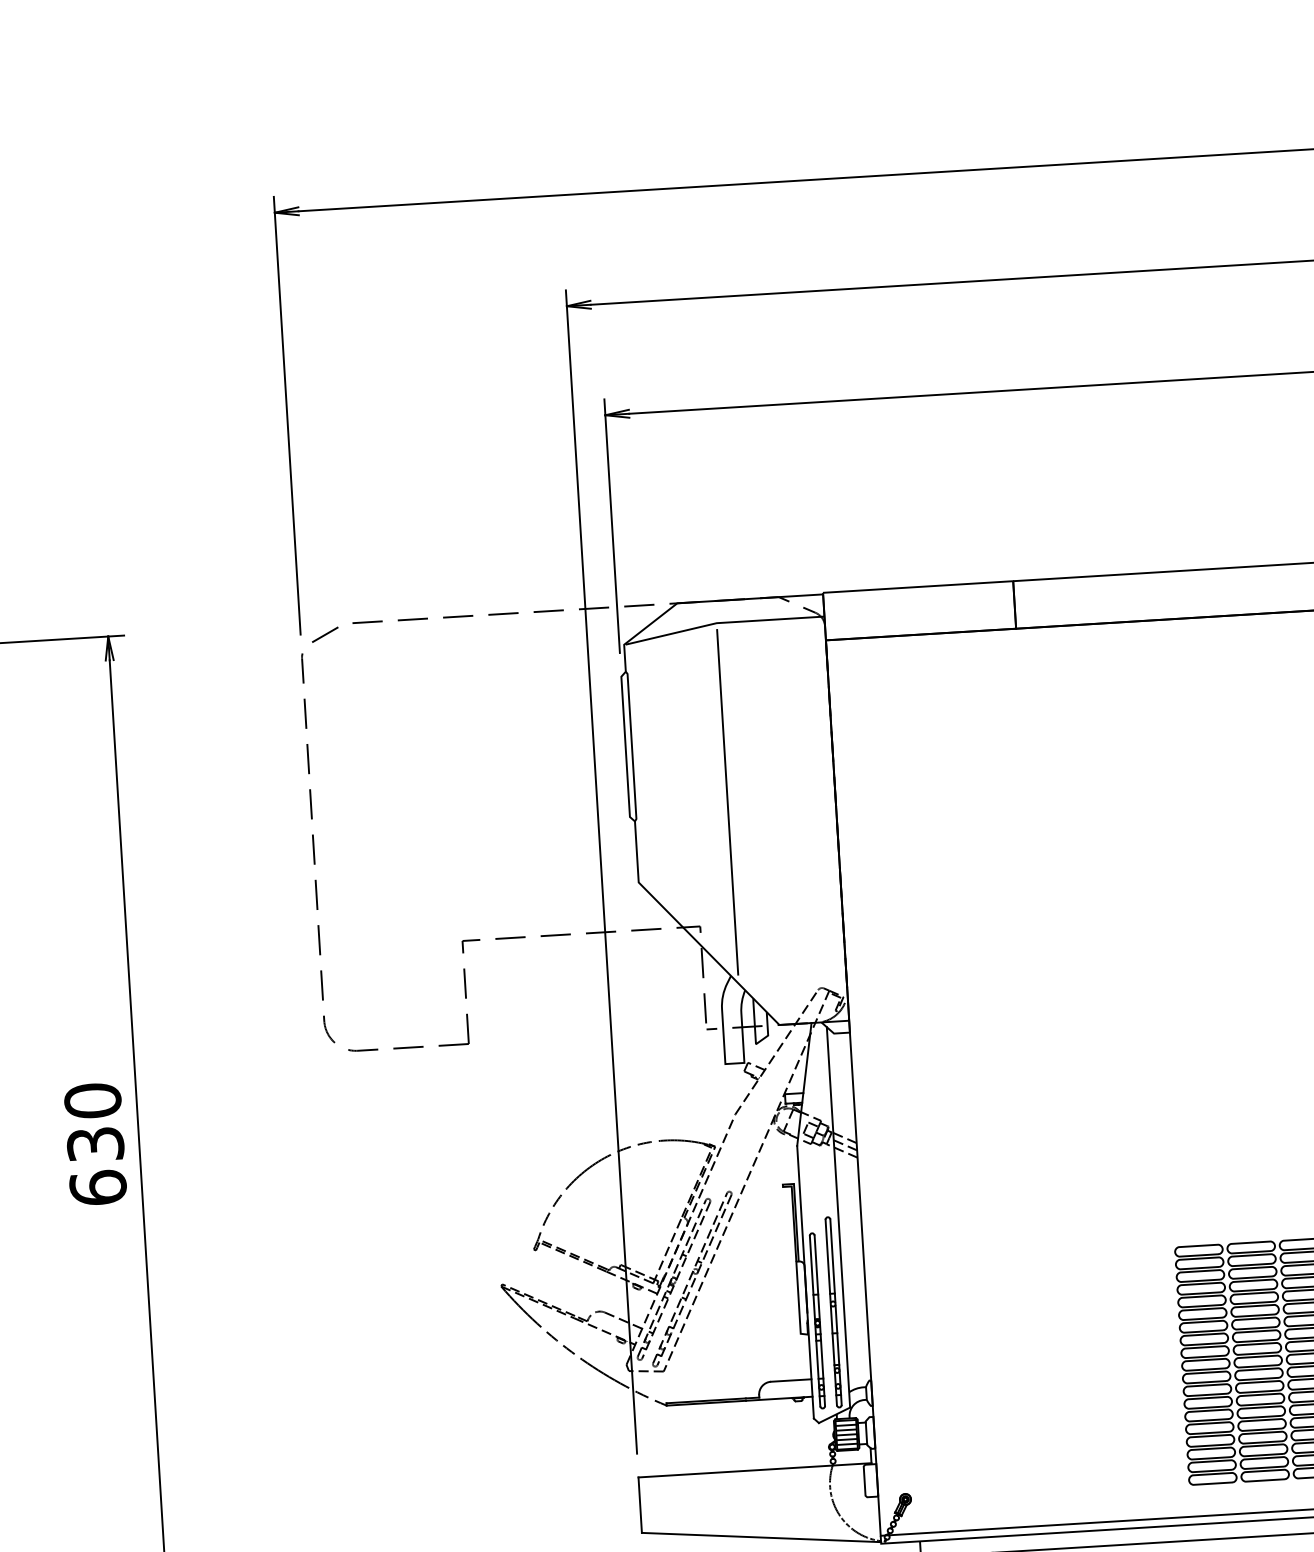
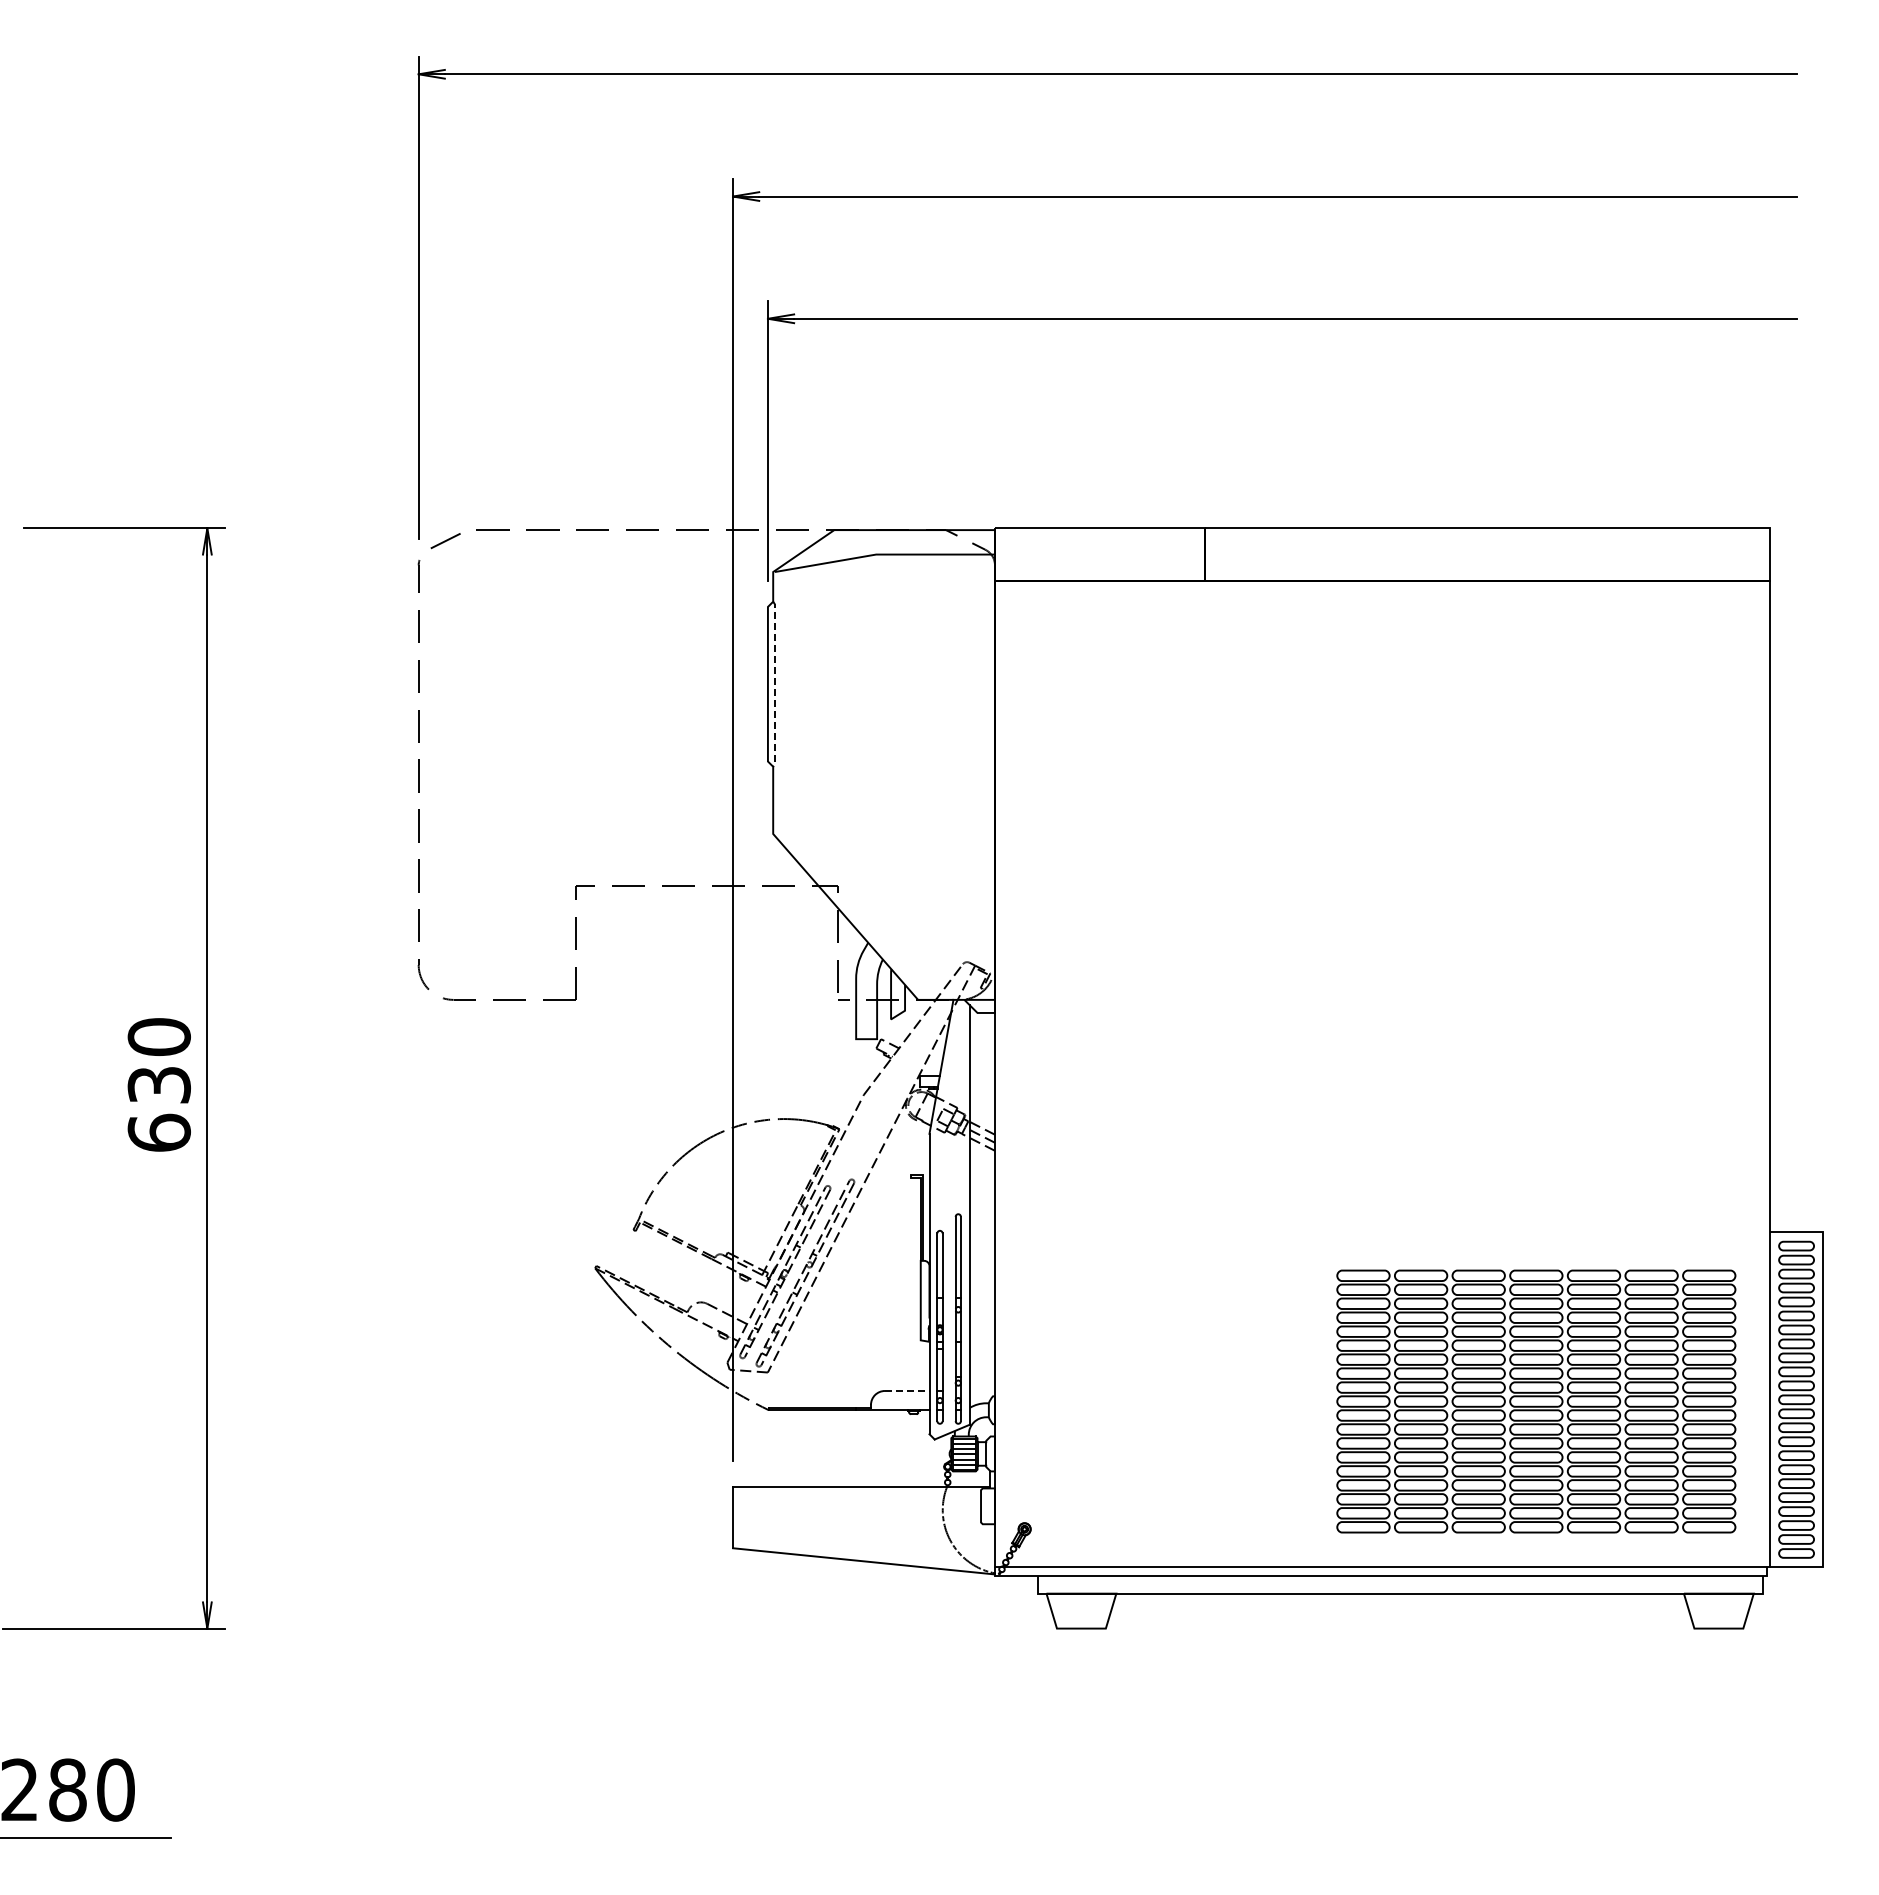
line: (631, 746) -> (774, 684), solid -> dashed
line: (727, 801) -> (876, 751), removed
line: (791, 1380) -> (907, 1390), solid -> dashed

